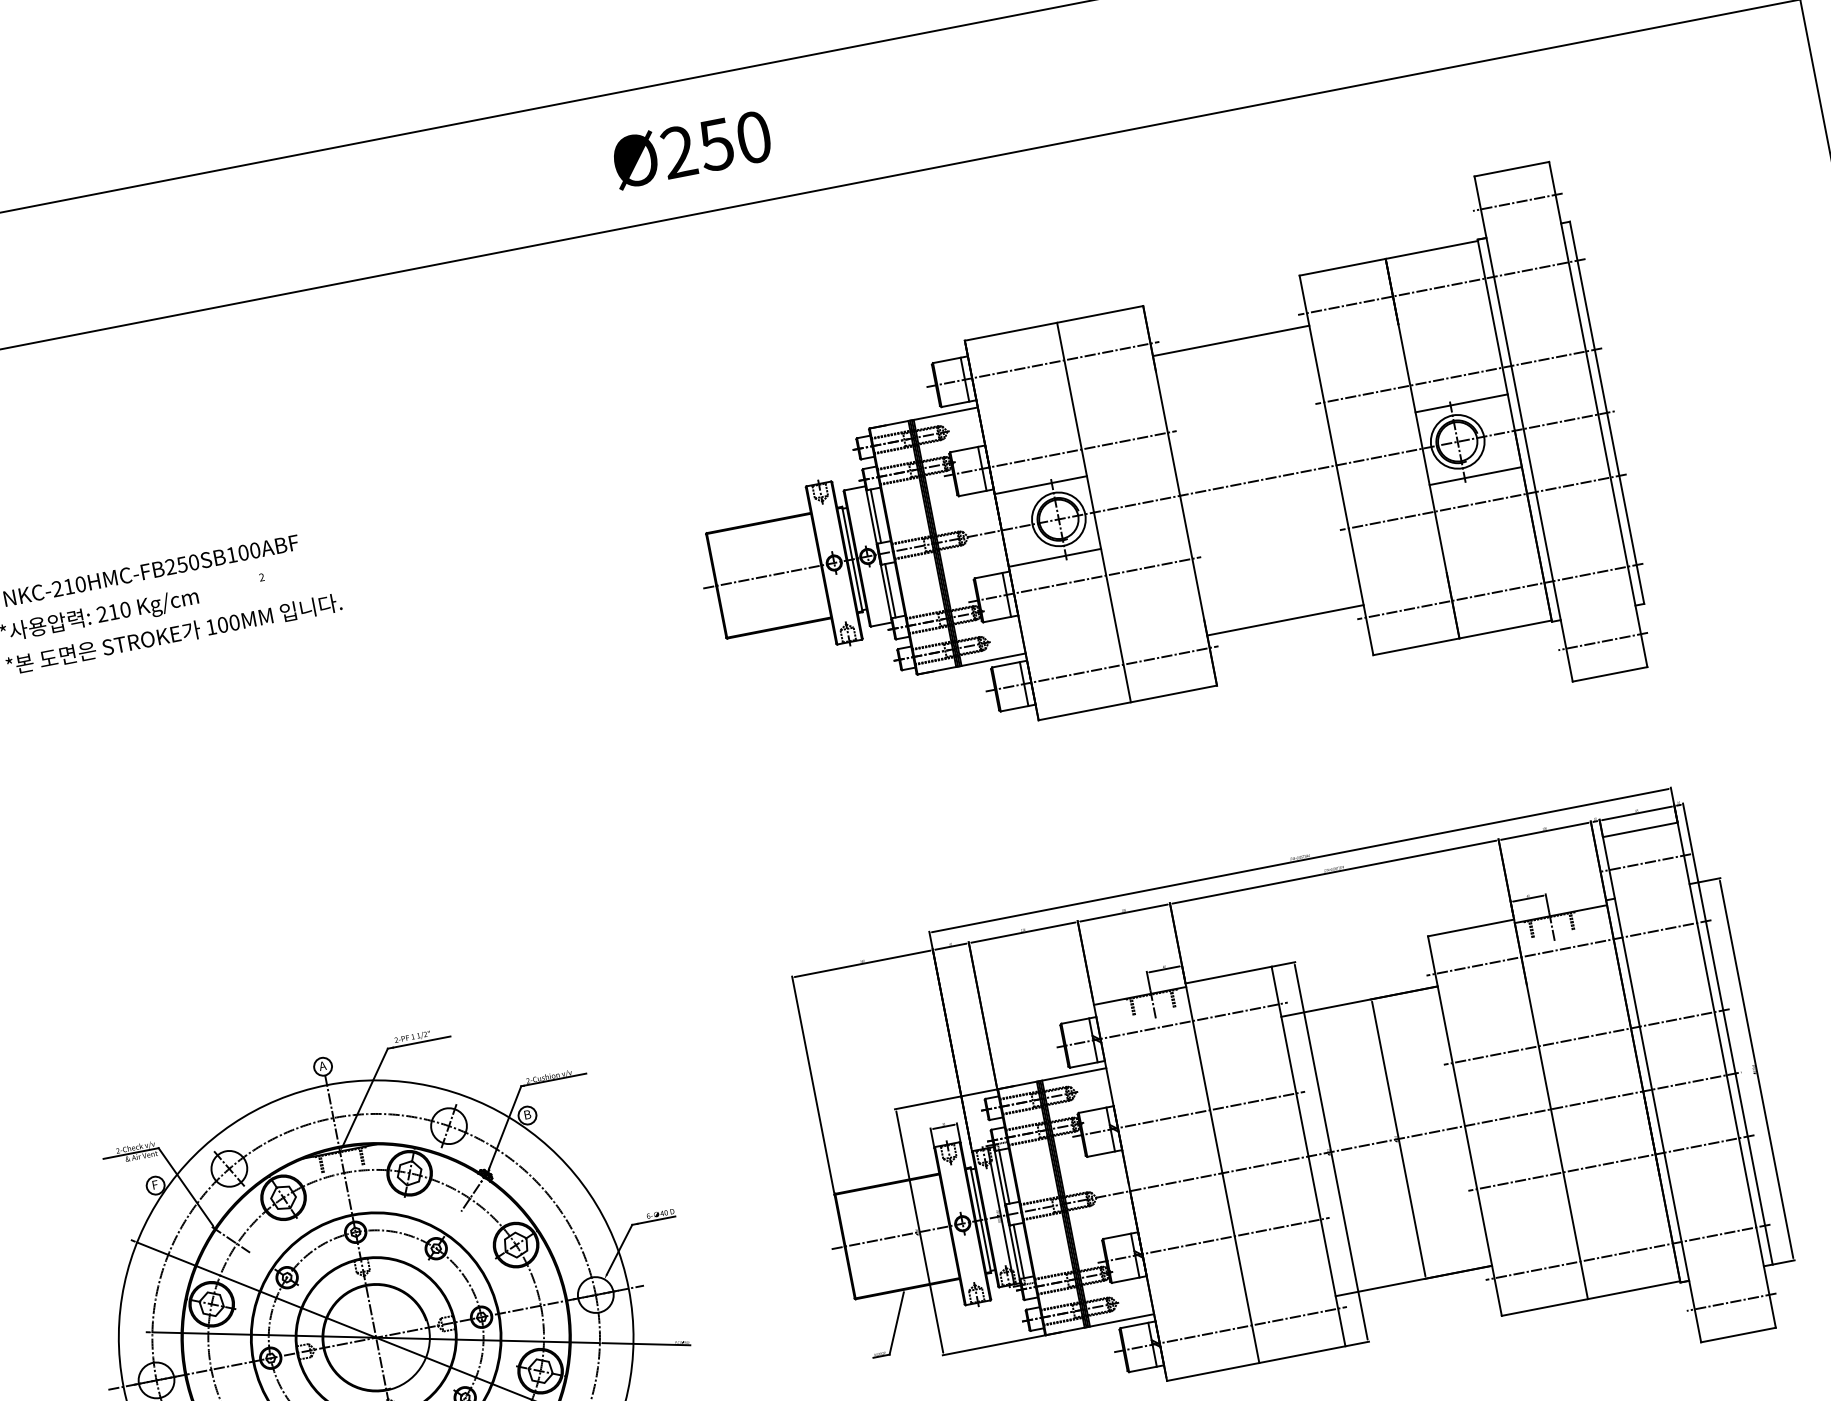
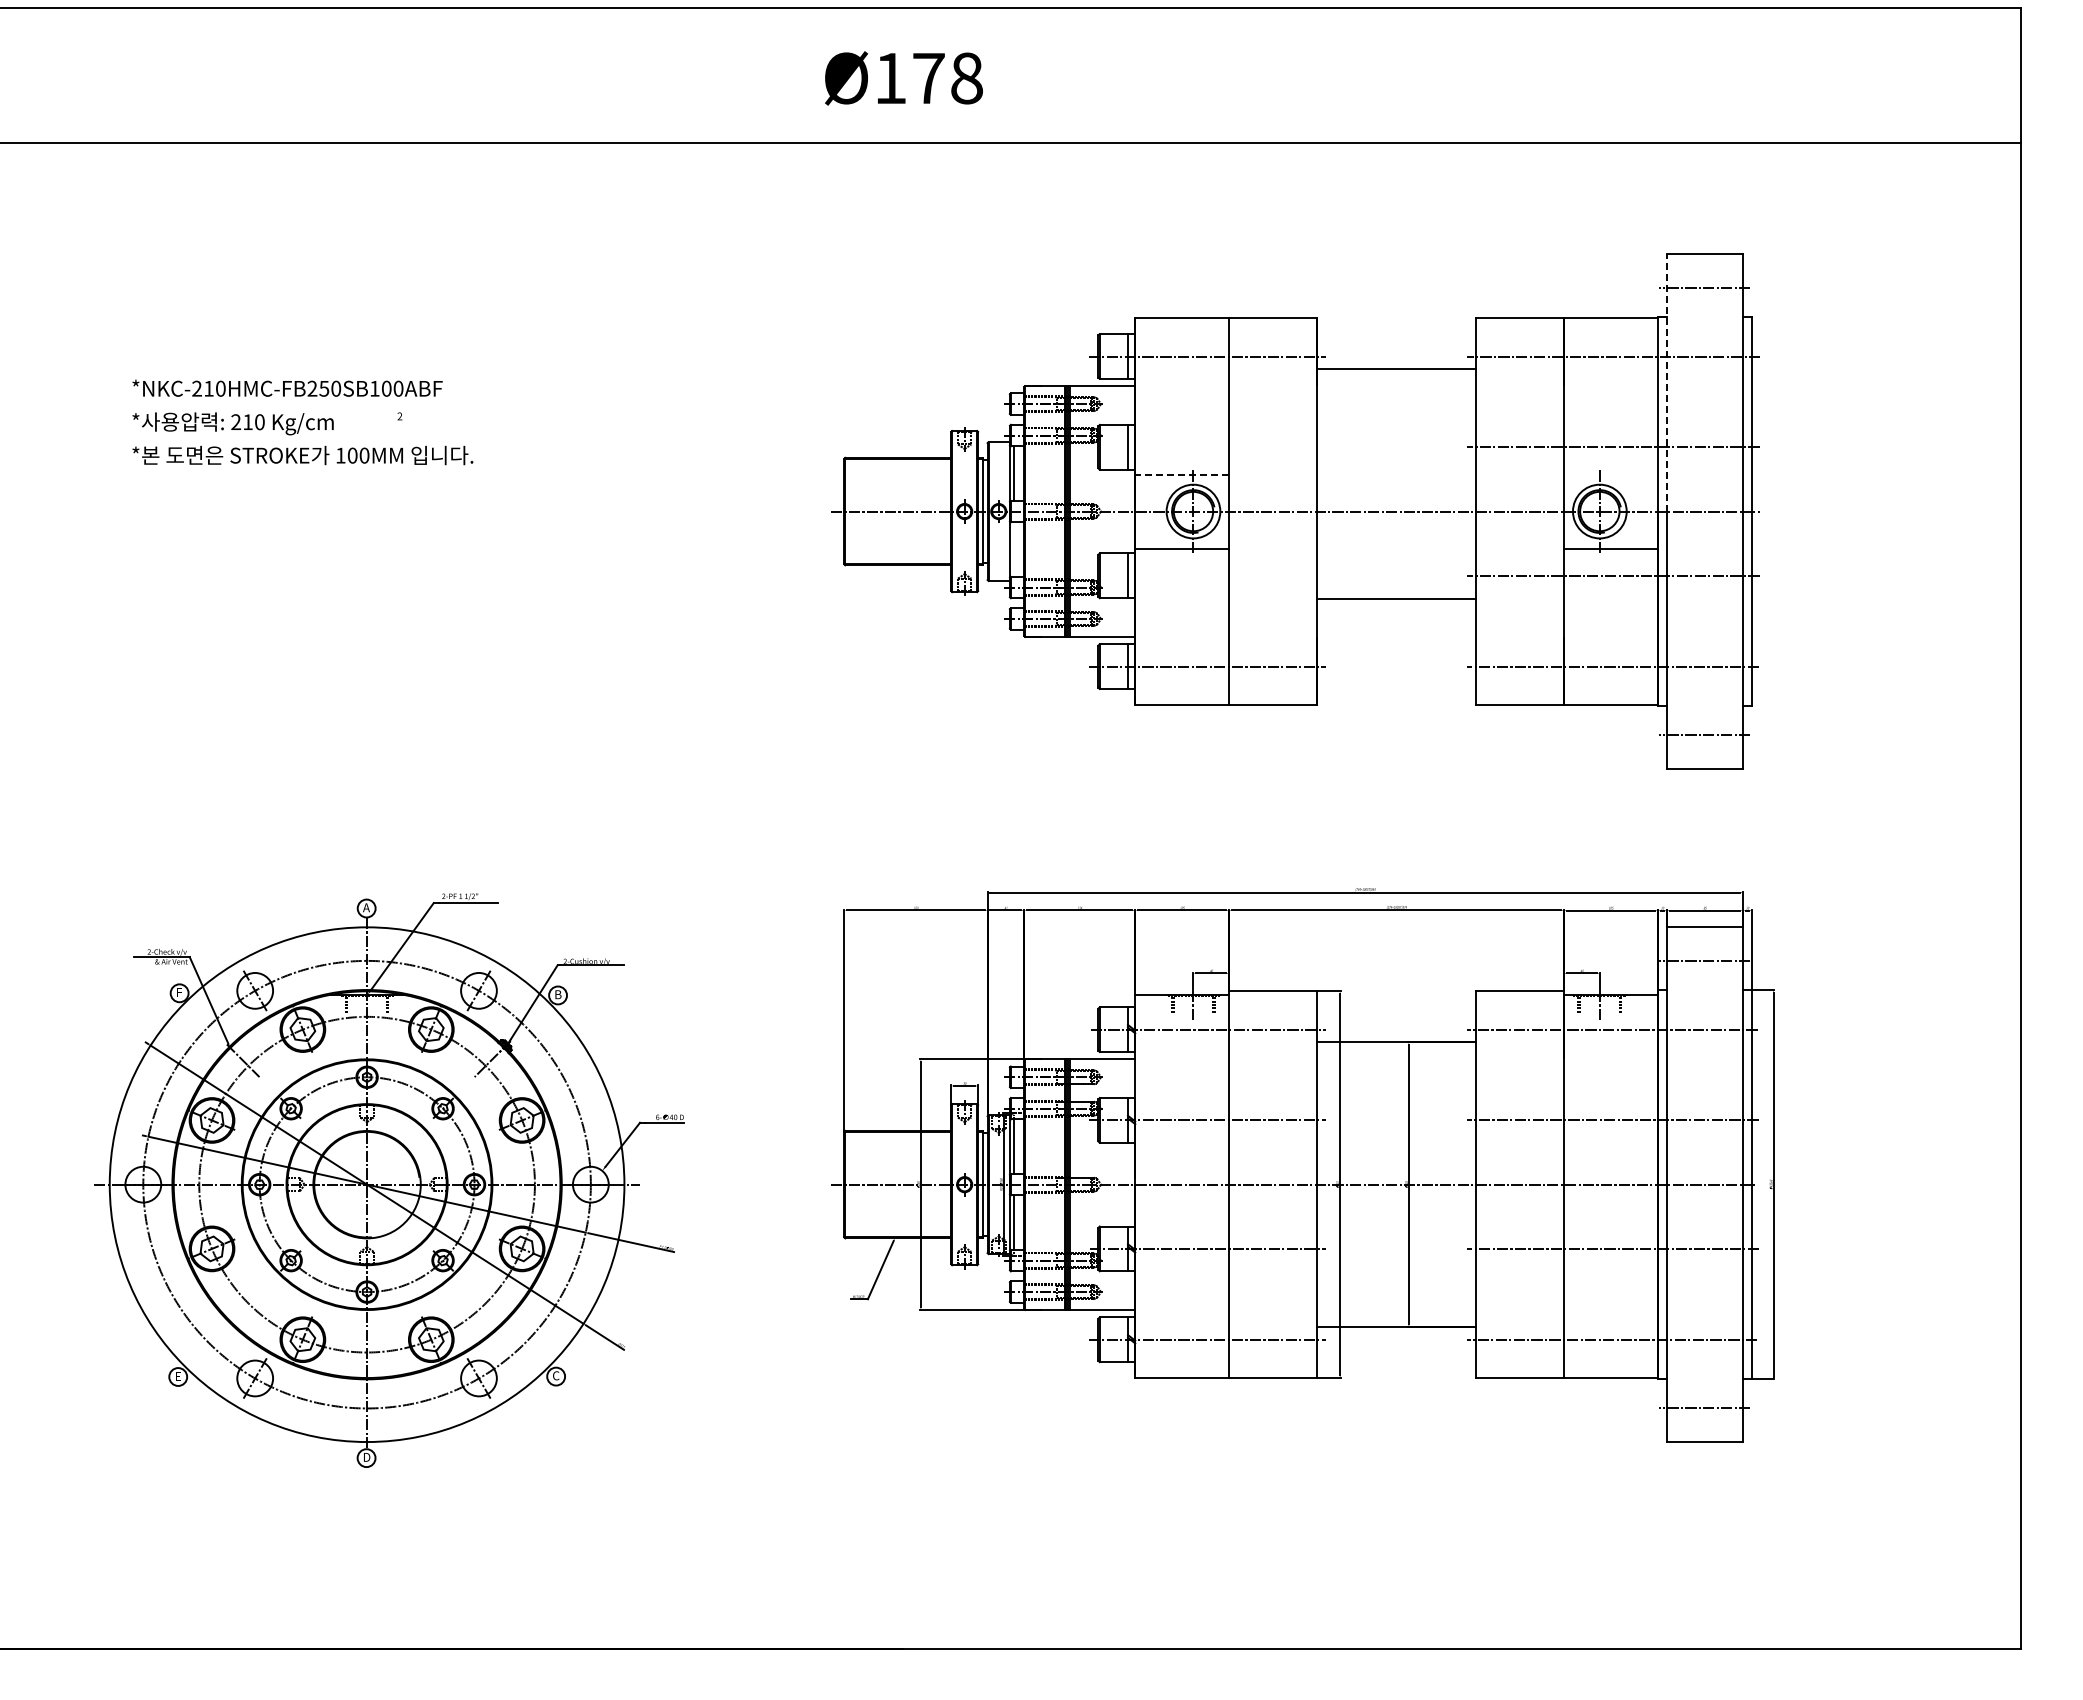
text: (716, 144) -> (928, 78), Ø250 -> Ø178
line: (1498, 302) -> (1666, 382), solid -> dashed
line: (1462, 403) -> (1611, 474), removed
line: (1060, 453) -> (1207, 447), removed
line: (1041, 485) -> (1182, 474), solid -> dashed
line: (1084, 579) -> (1207, 575), removed
line: (890, 590) -> (1014, 549), removed
line: (1285, 619) -> (1396, 598), moved

